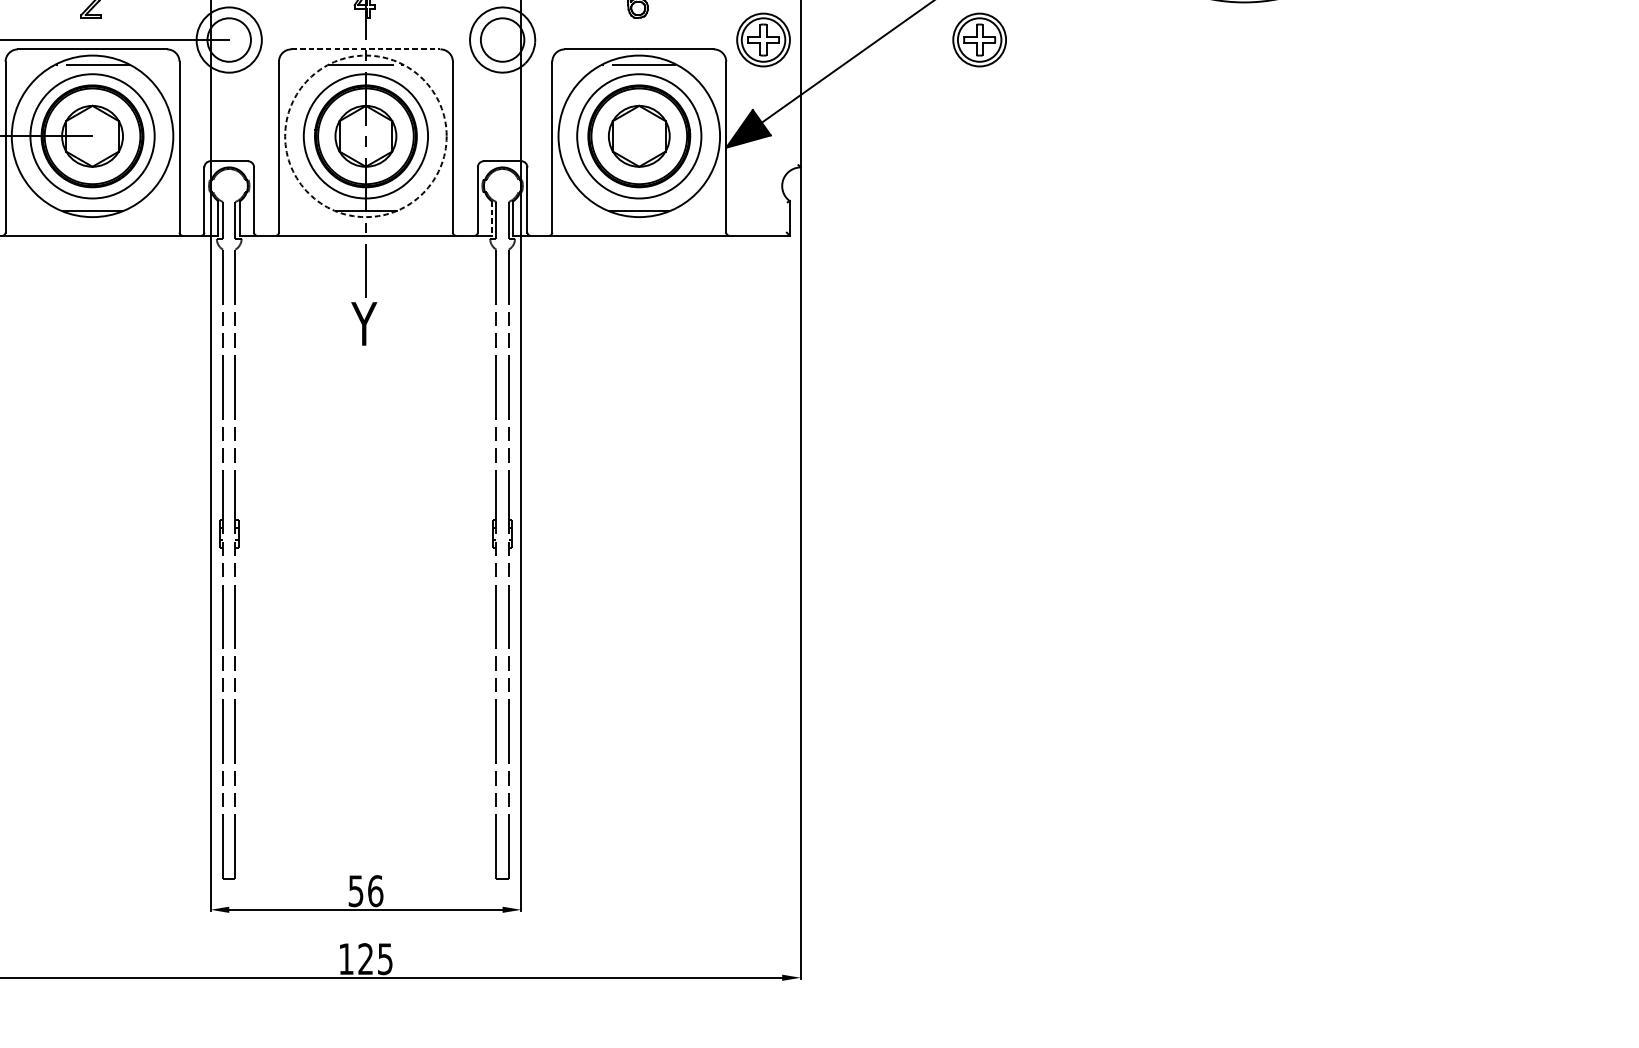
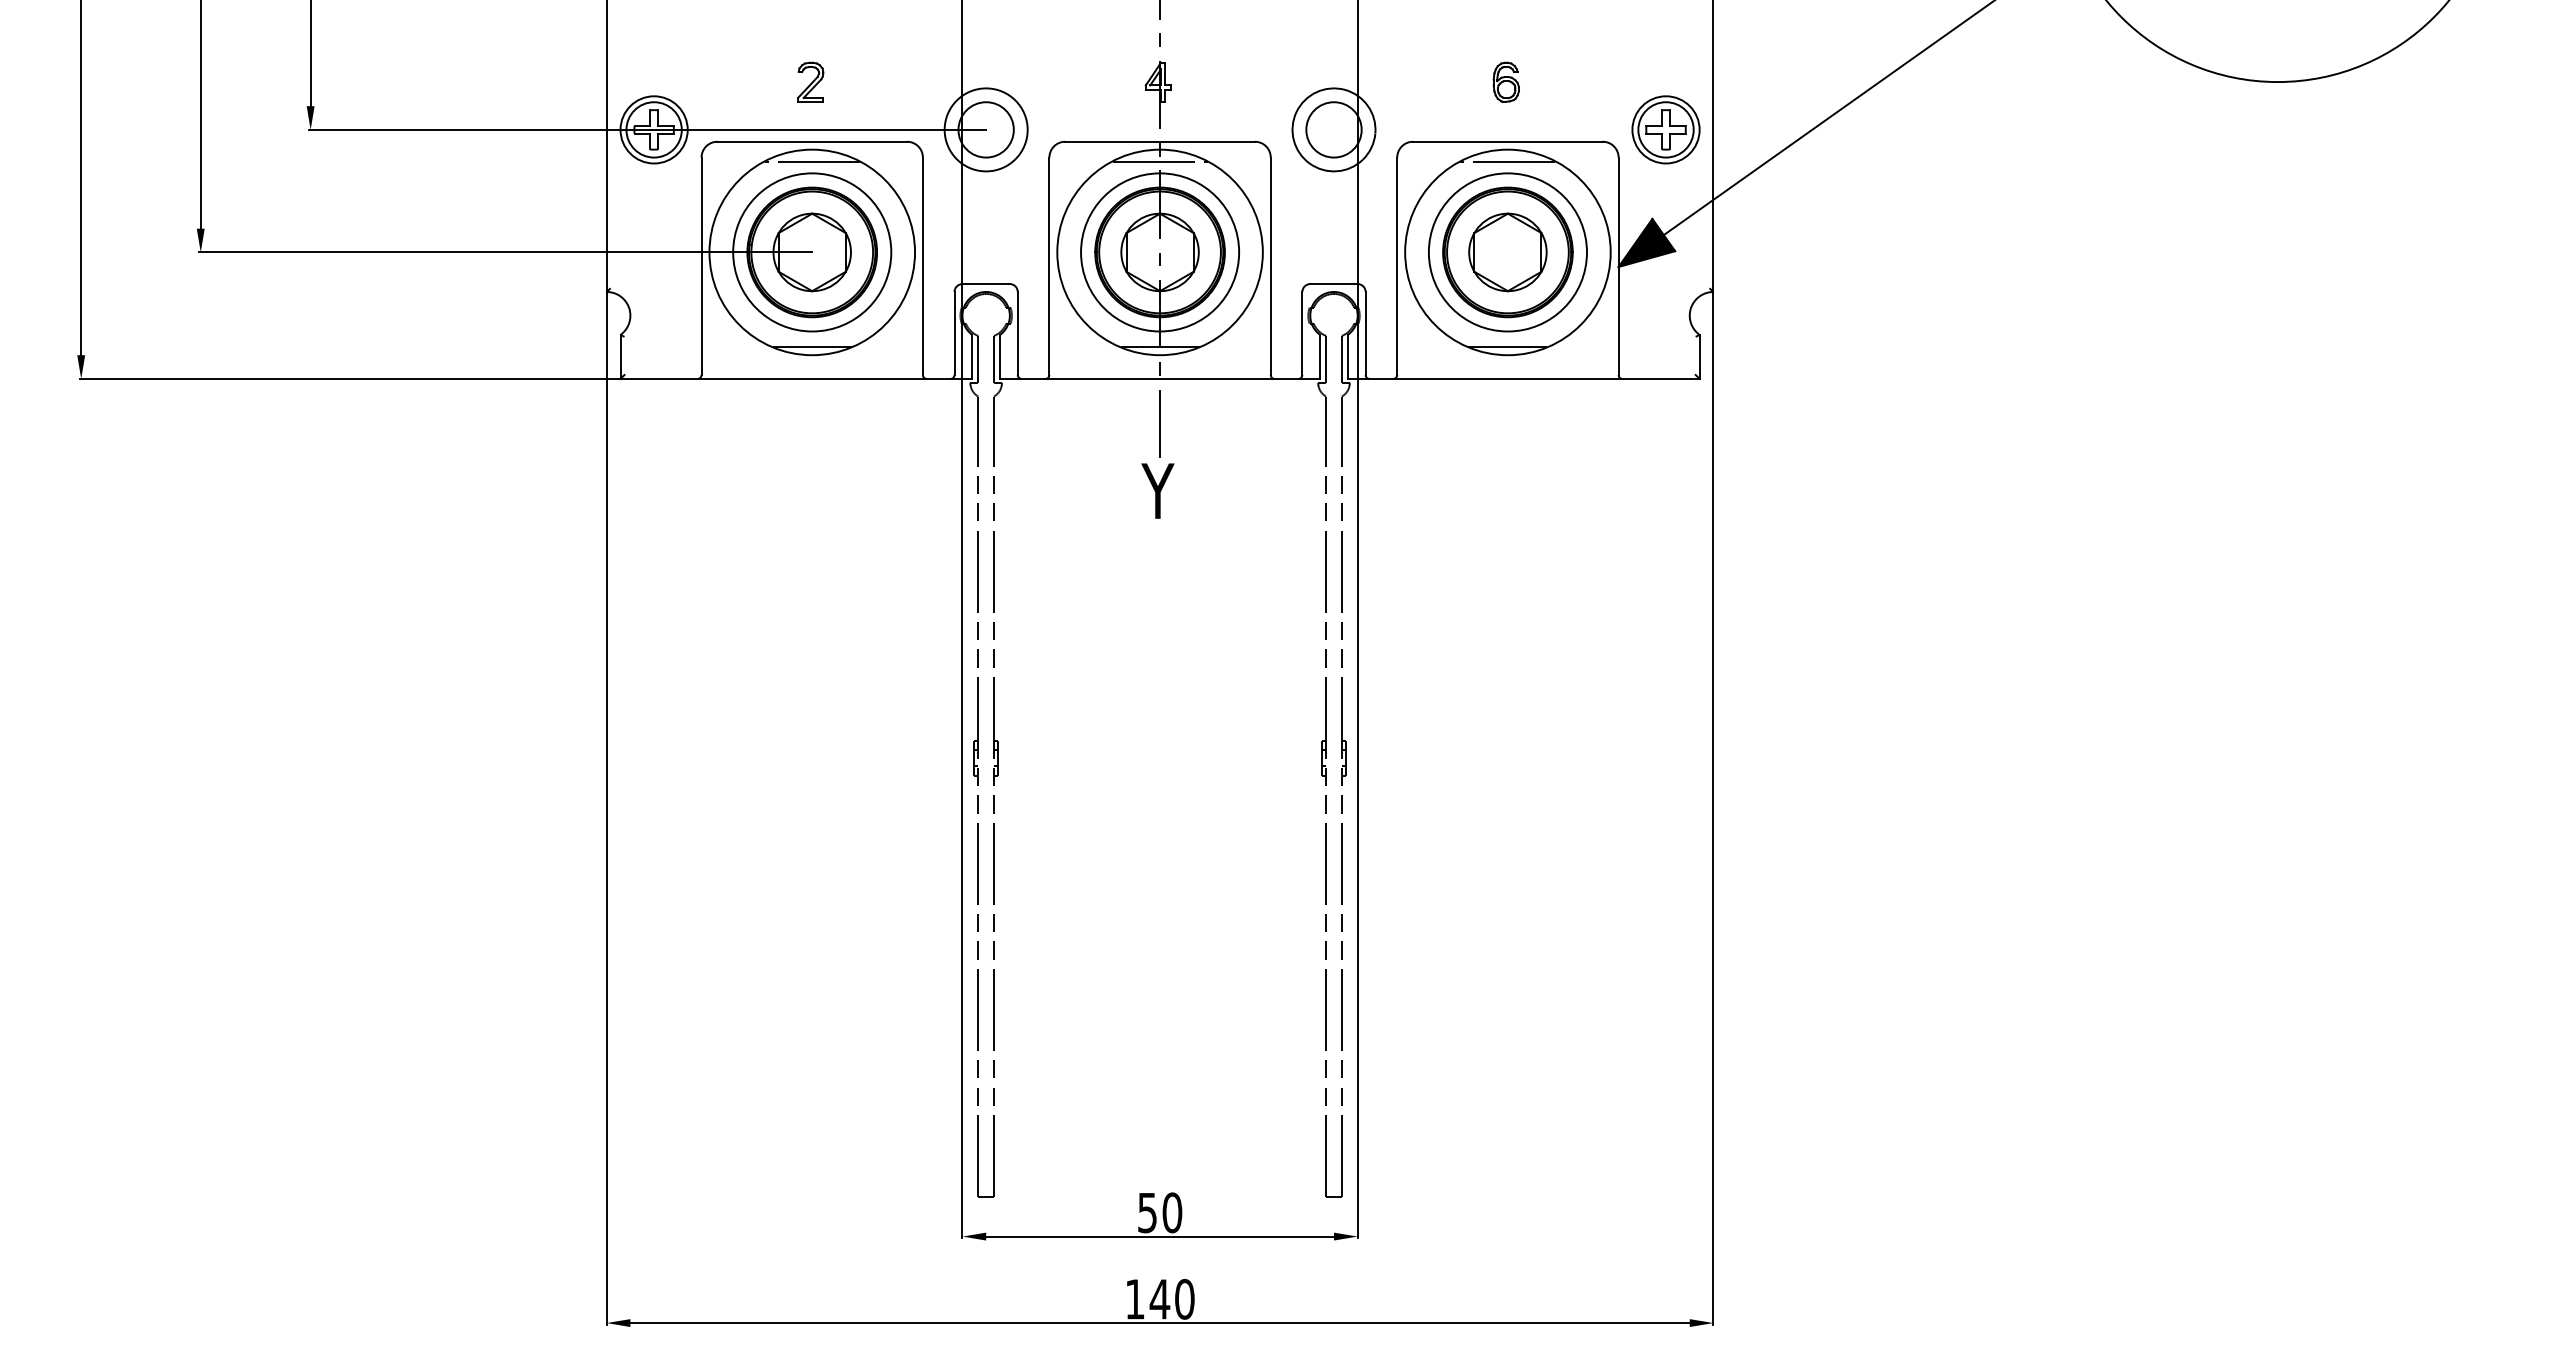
part: (979, 39) -> (1940, 129), removed
line: (366, 49) -> (1160, 141), dashed -> solid
circle: (365, 136) -> (1159, 252), dashed -> solid
line: (491, 218) -> (1320, 356), dashed -> solid
text: (375, 890) -> (1172, 1212), 56 -> 50
text: (374, 959) -> (1171, 1299), 125 -> 140

